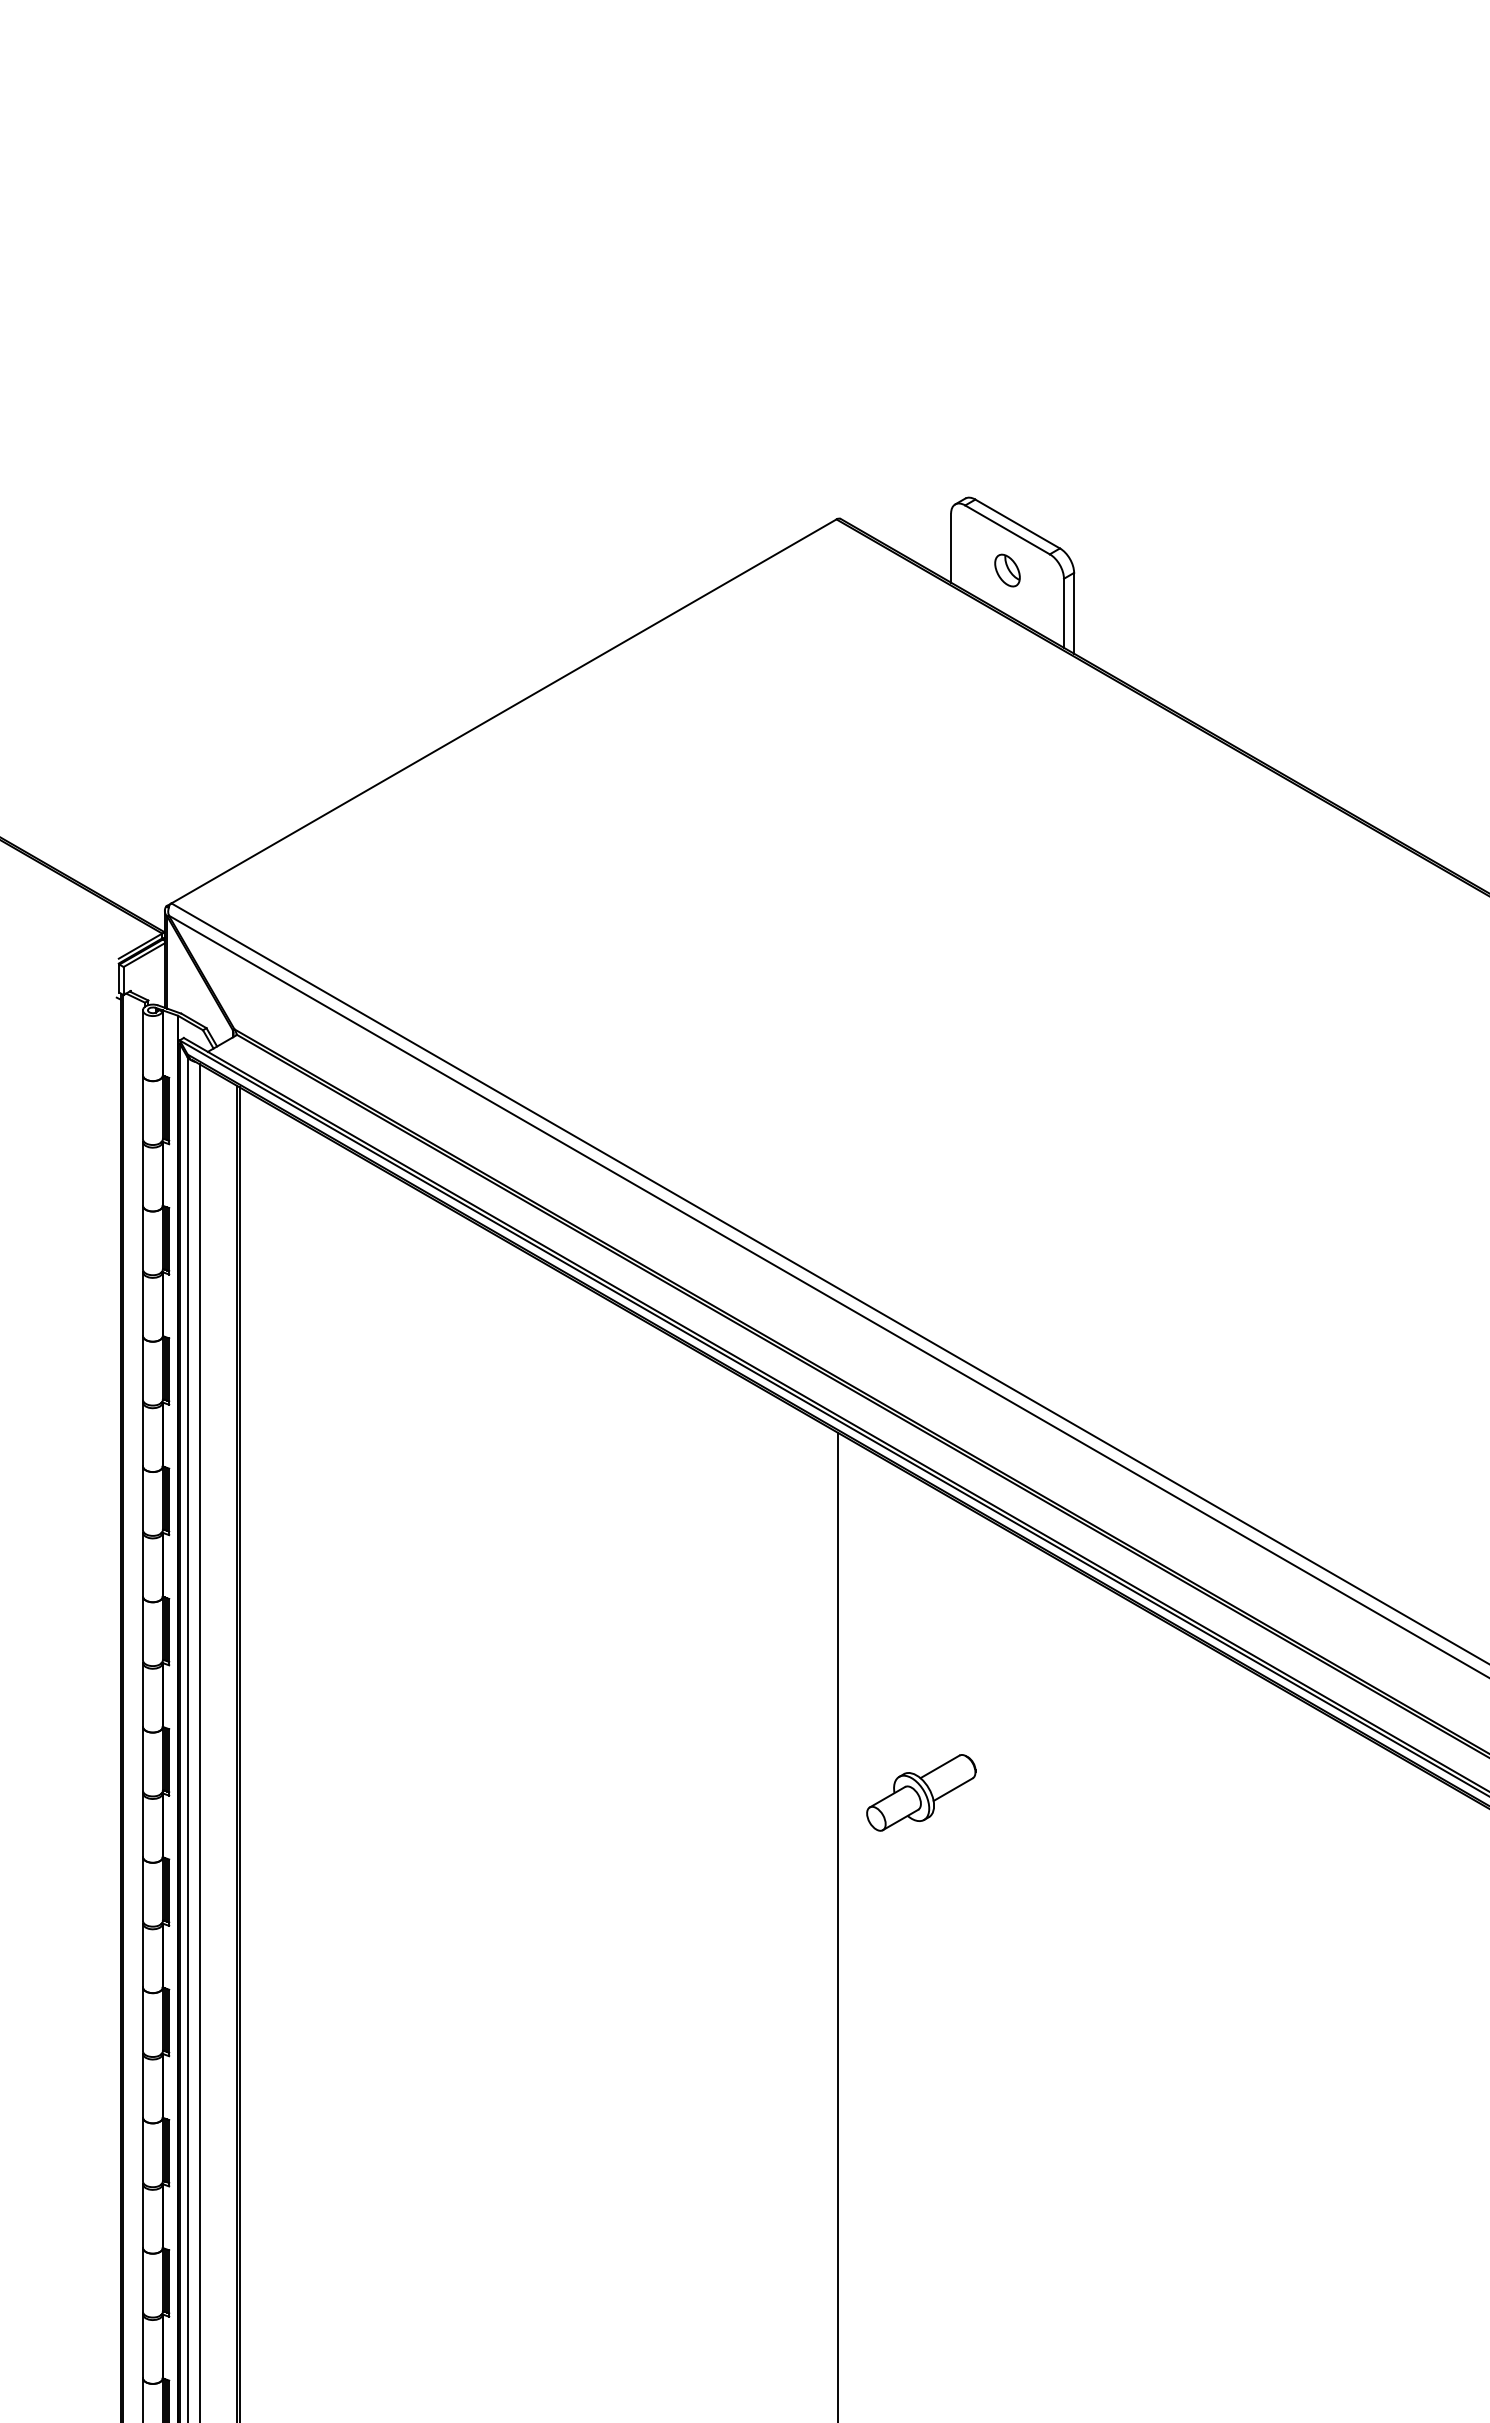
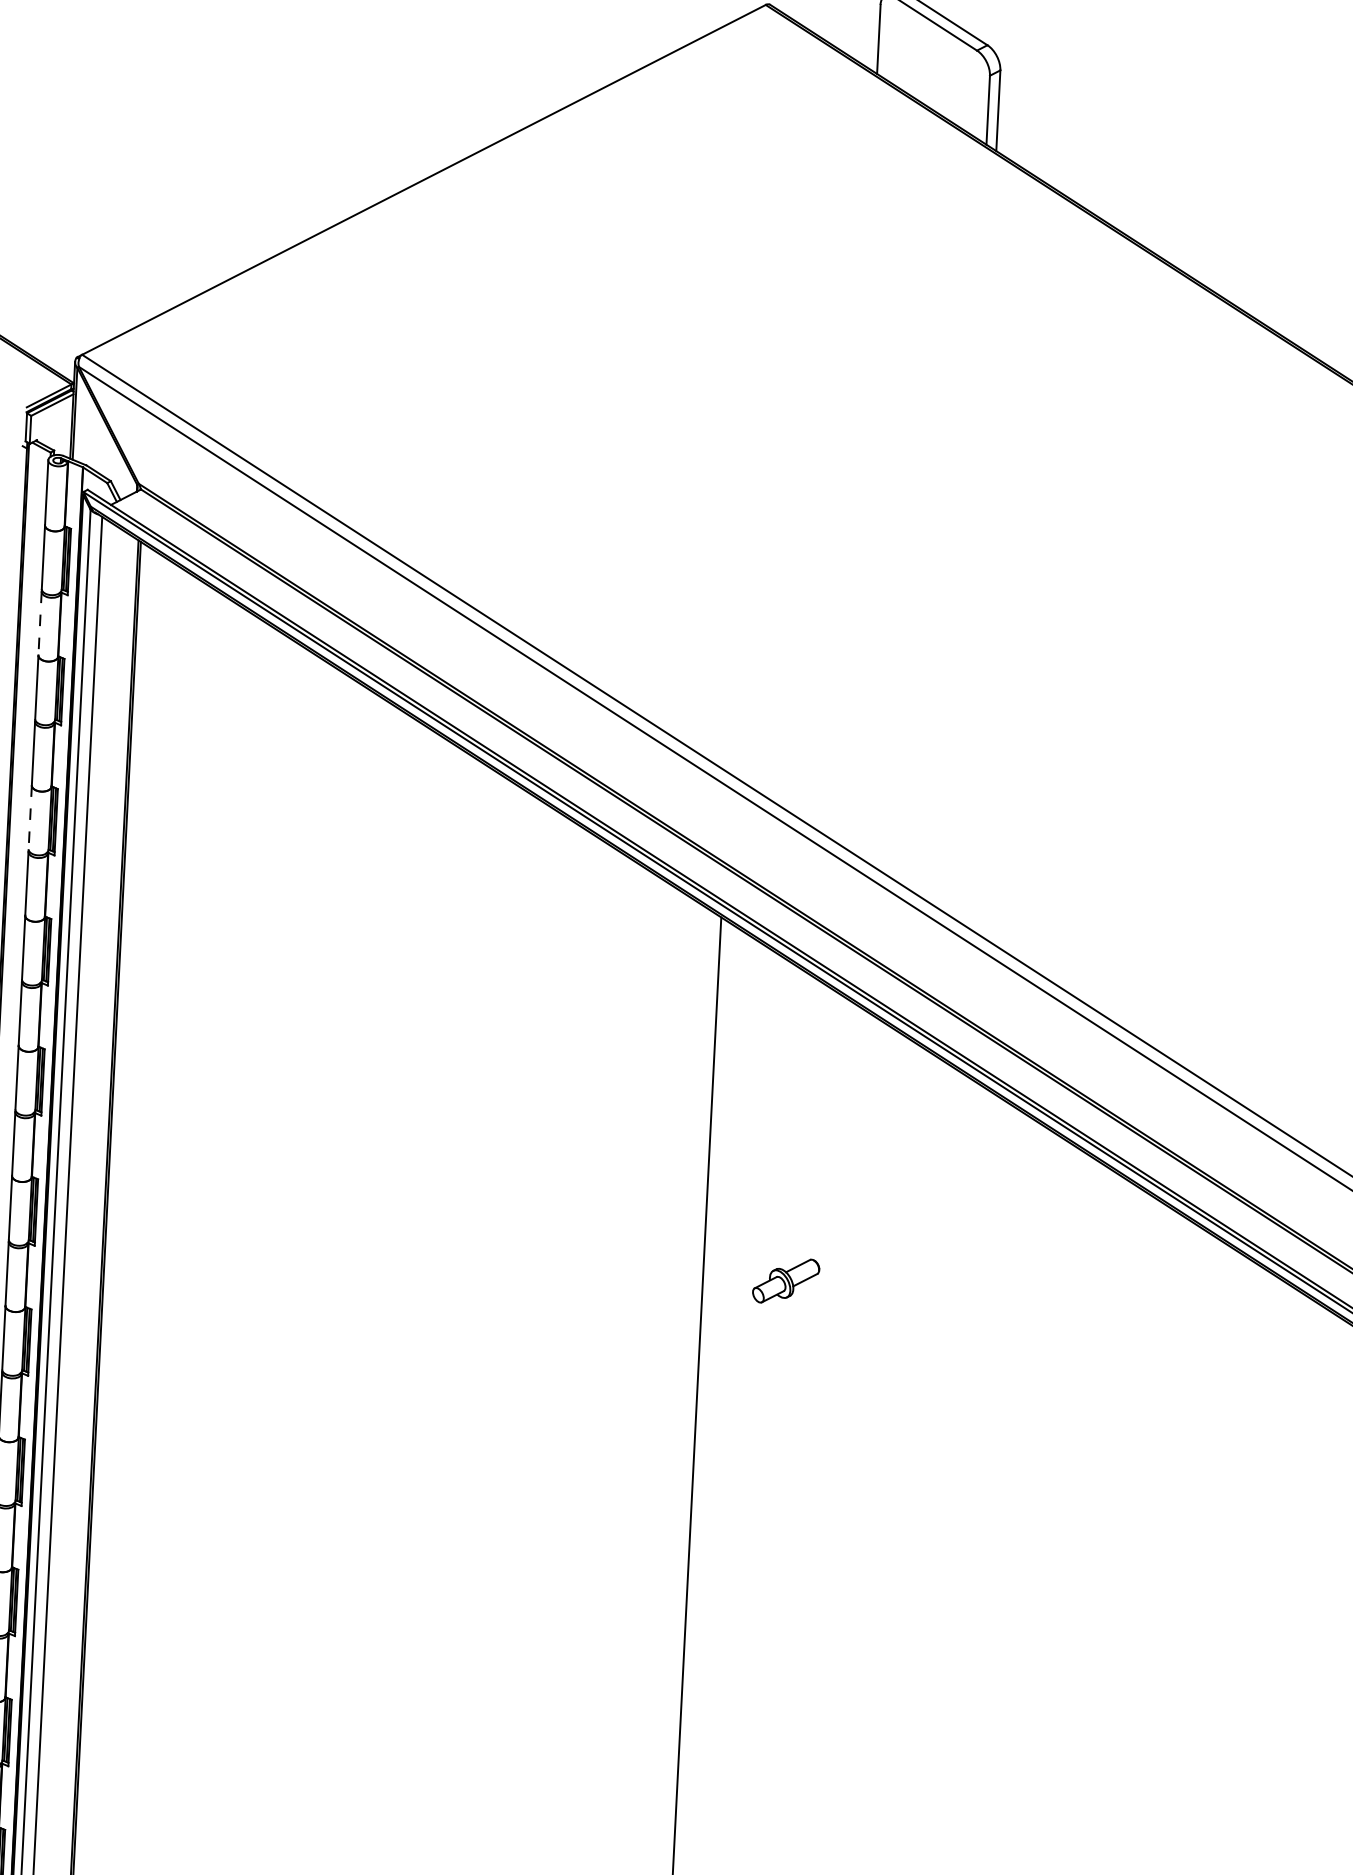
part: (1007, 570) -> (933, 64), removed
line: (143, 1173) -> (40, 623), solid -> dashed
line: (143, 1367) -> (30, 816), solid -> dashed
part: (921, 1792) -> (786, 1280), size x0.6

